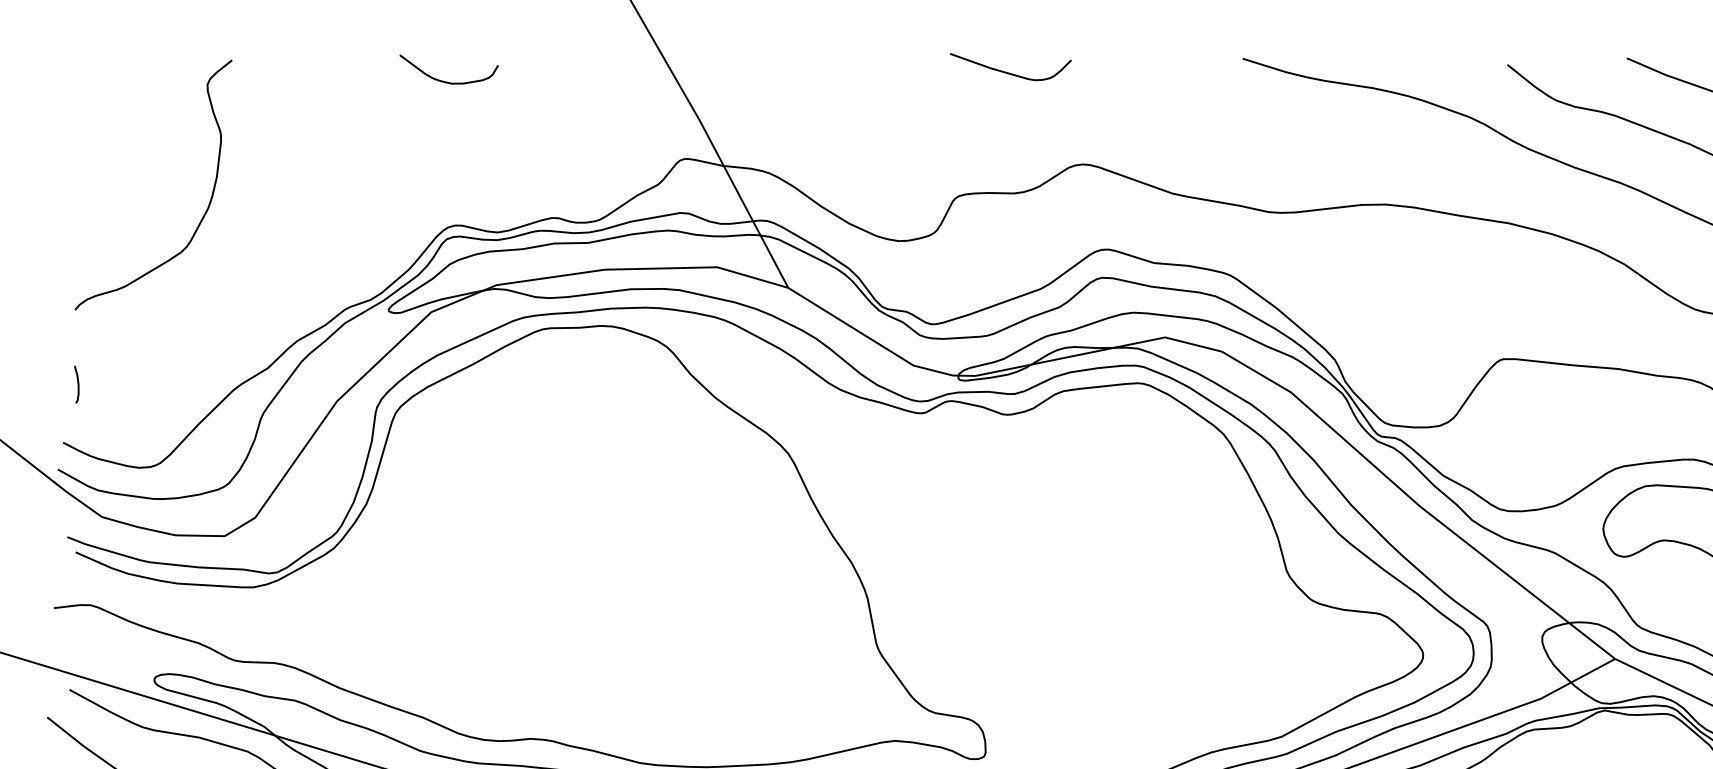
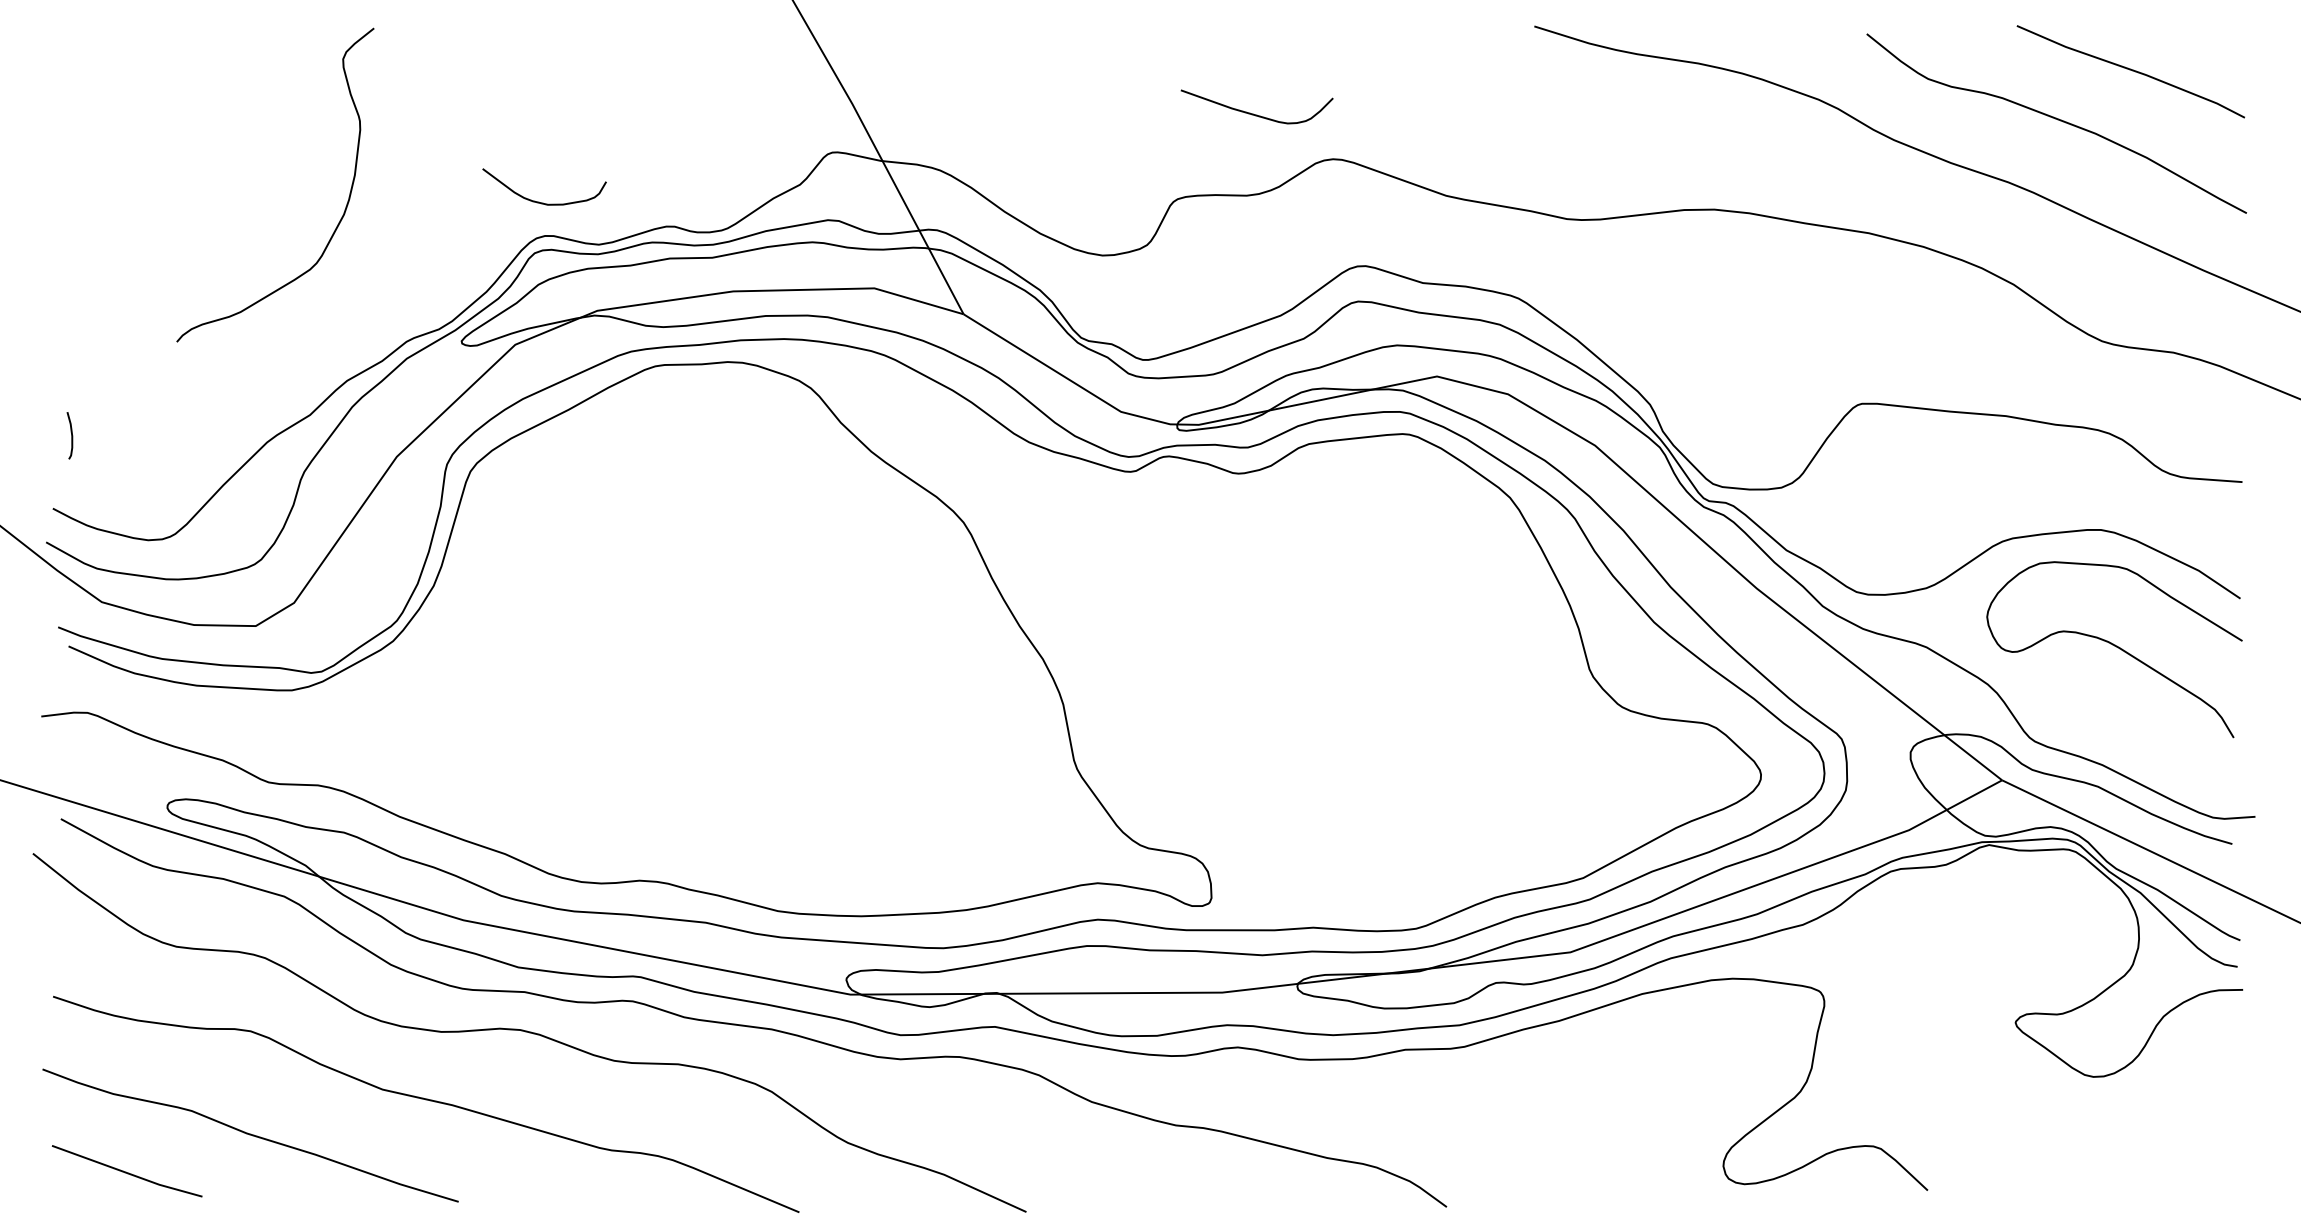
curve: (1007, 72) -> (1253, 113), moved
curve: (445, 81) -> (539, 201), moved
curve: (206, 210) -> (341, 216), moved

